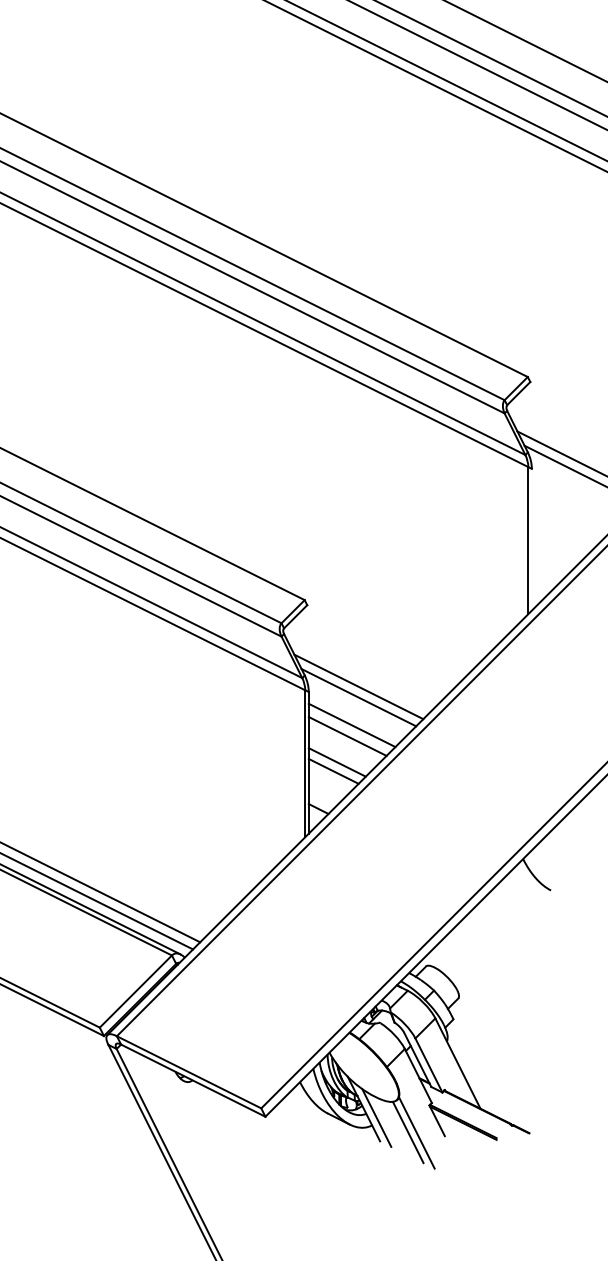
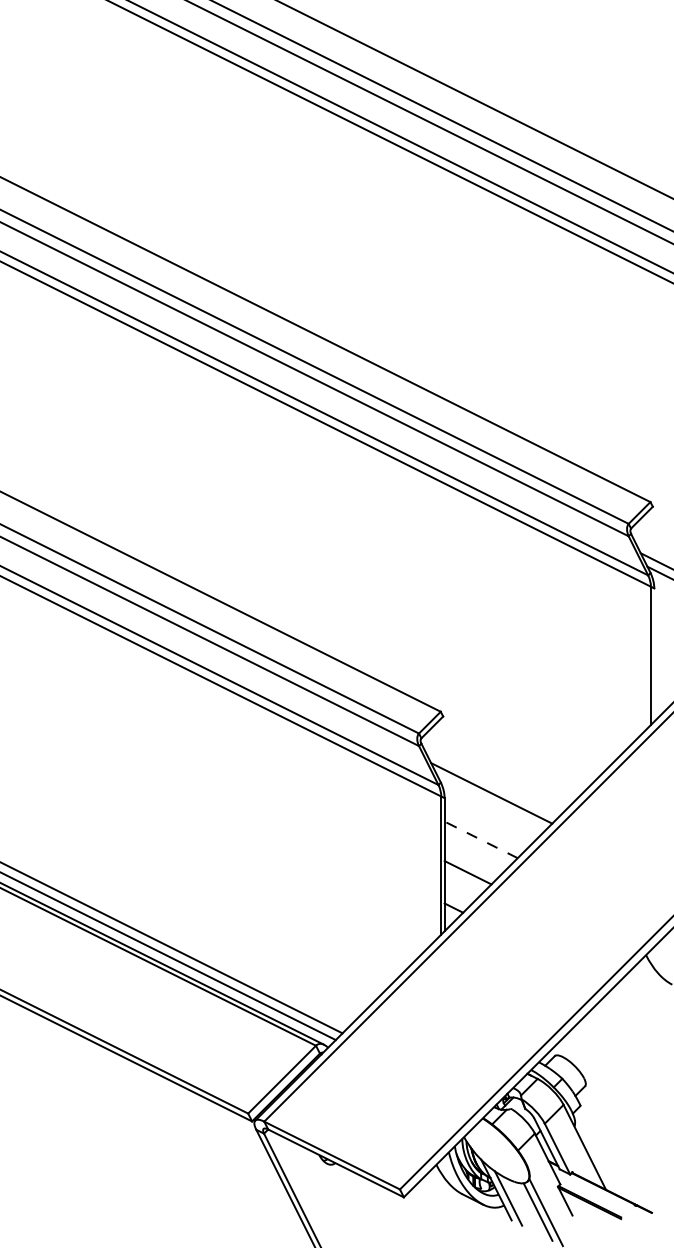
line: (358, 697) -> (491, 803), removed
line: (352, 725) -> (485, 829), removed
line: (348, 736) -> (481, 839), solid -> dashed
line: (337, 761) -> (471, 863), removed

